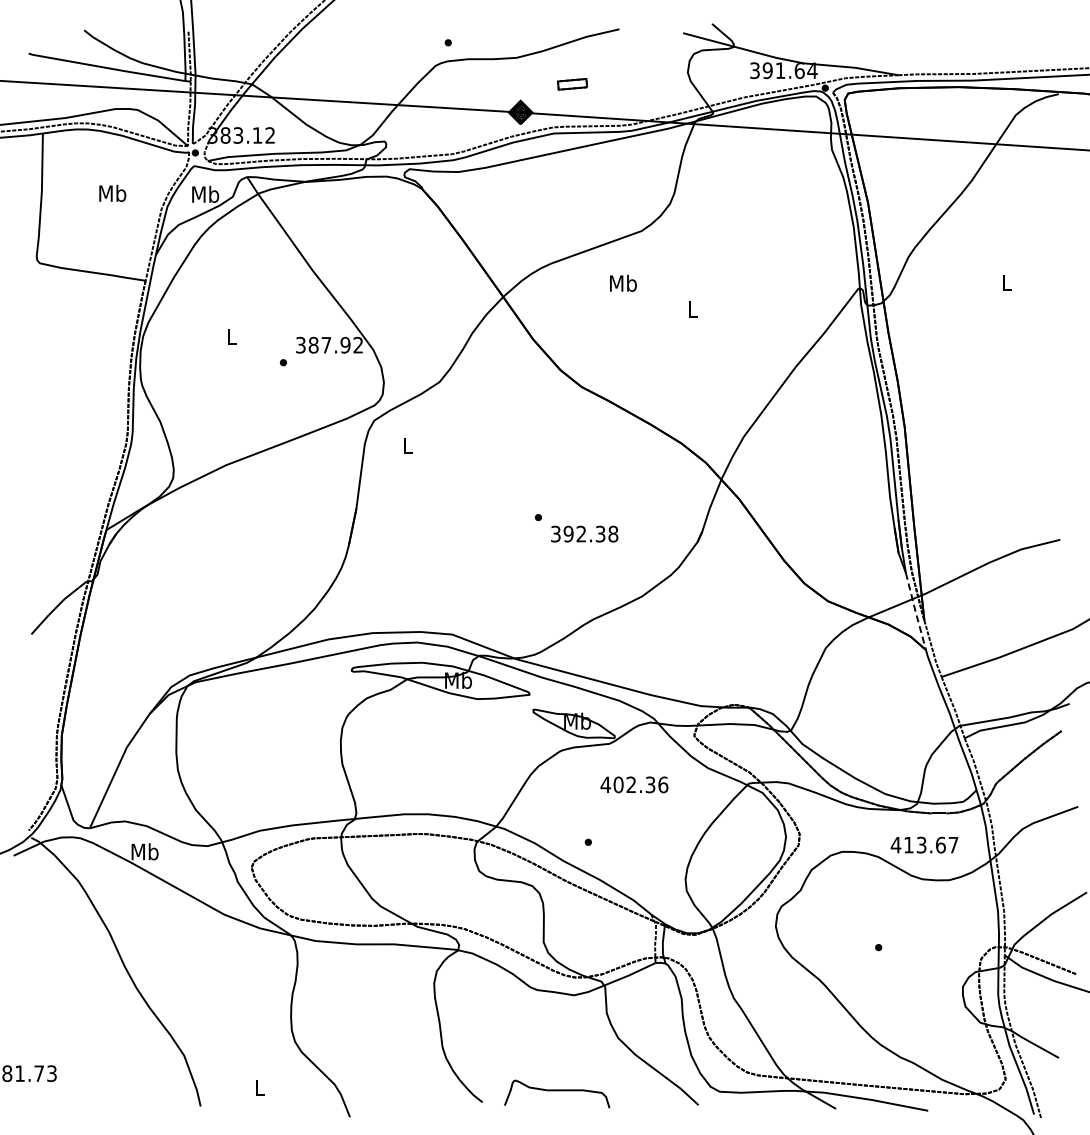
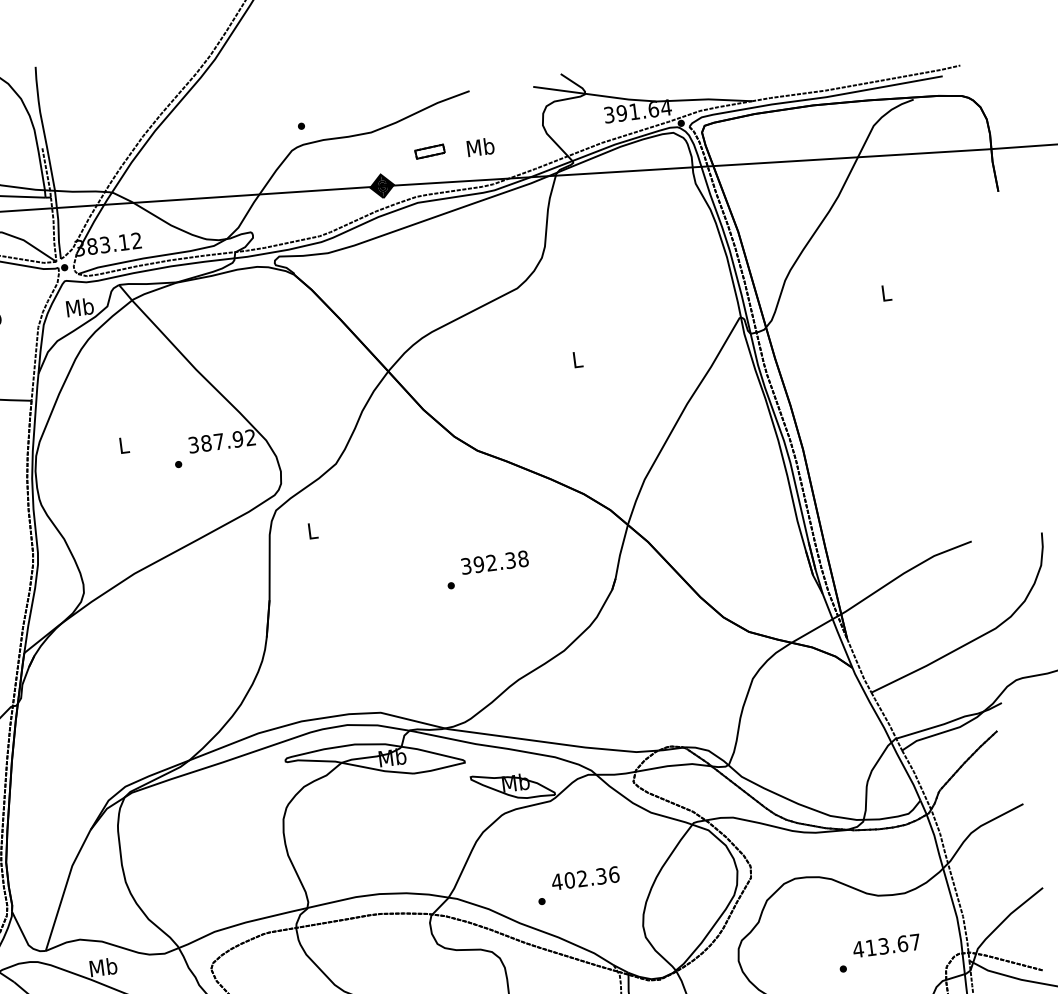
text: (623, 282) -> (480, 146), moved
text: (584, 533) -> (494, 561), moved
line: (915, 611) -> (837, 631), dashed -> solid
text: (634, 784) -> (585, 877), moved
text: (924, 844) -> (886, 945), moved

